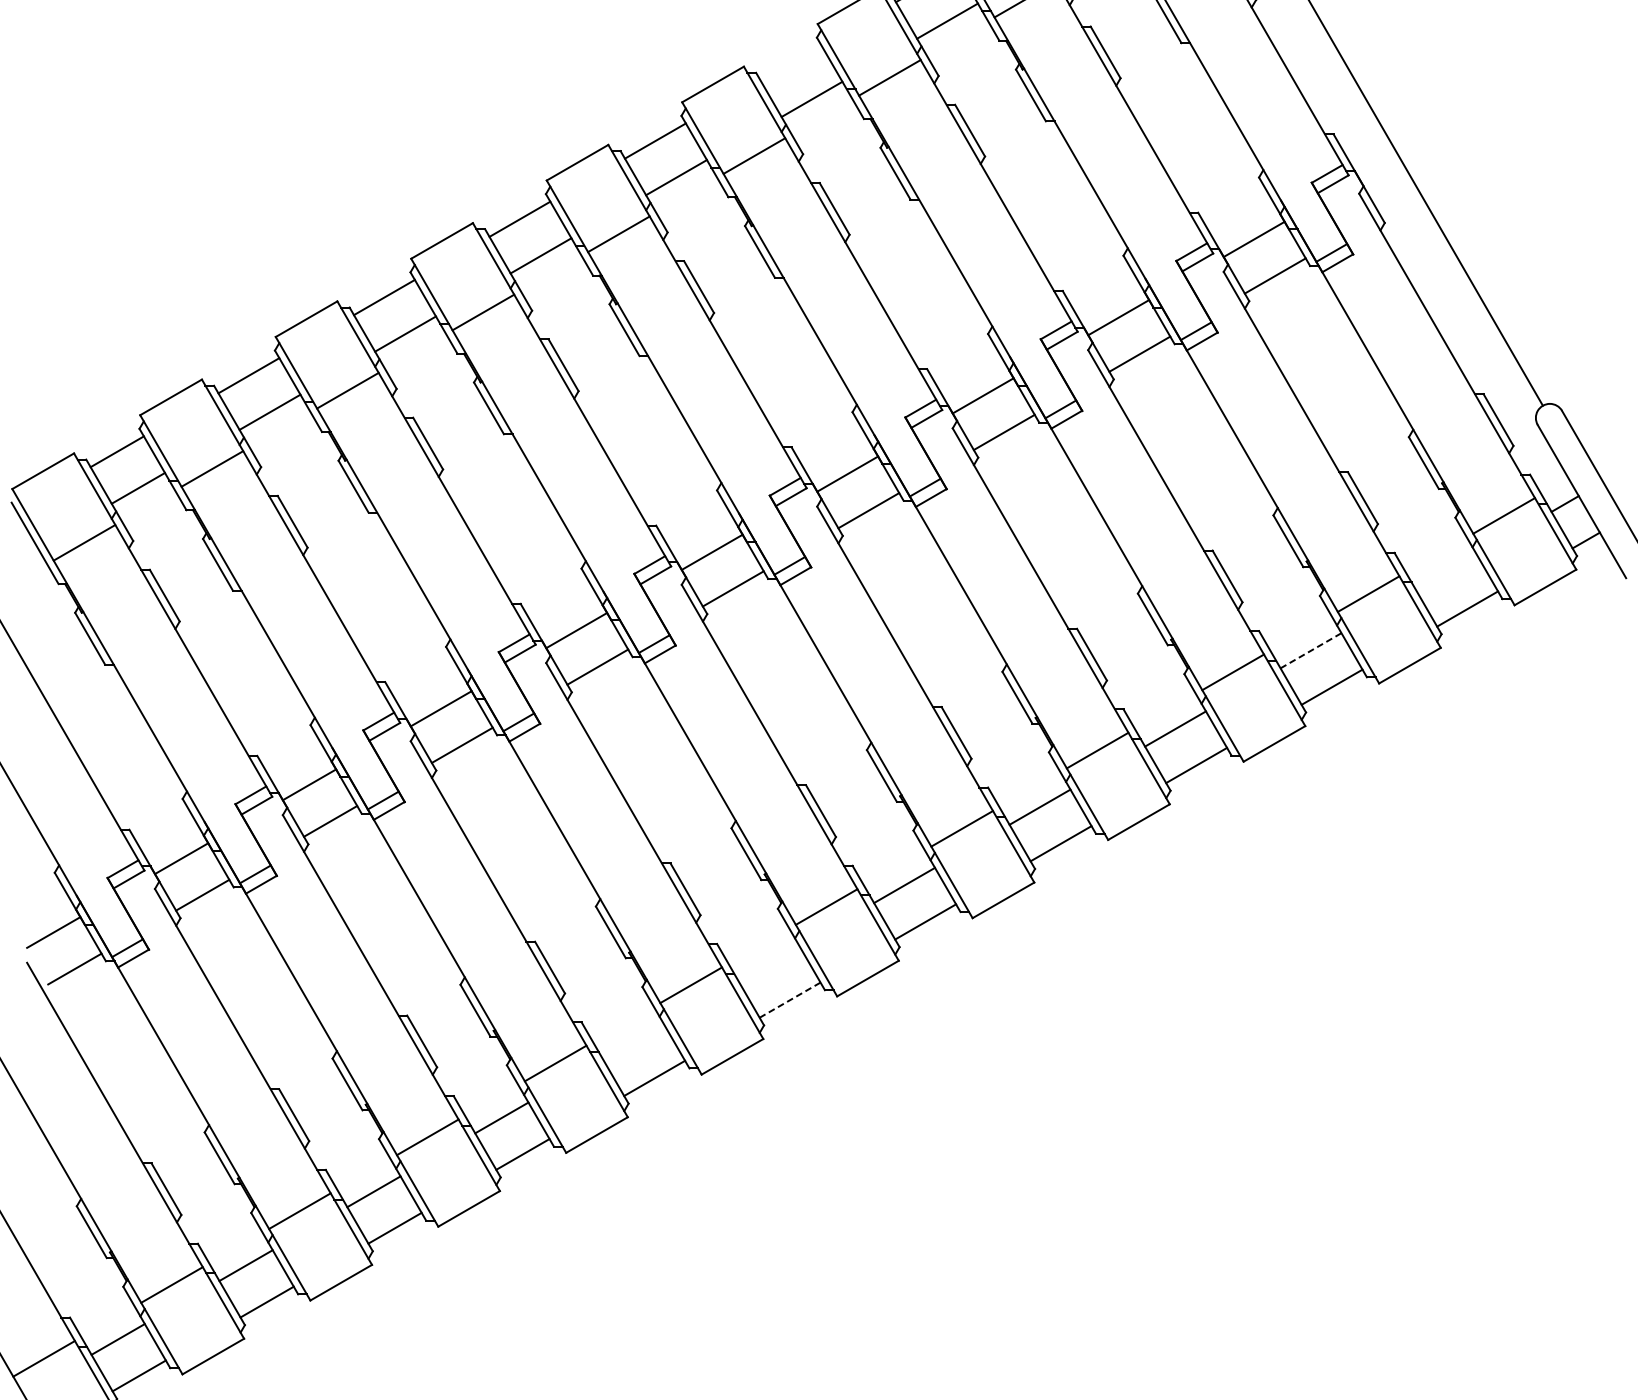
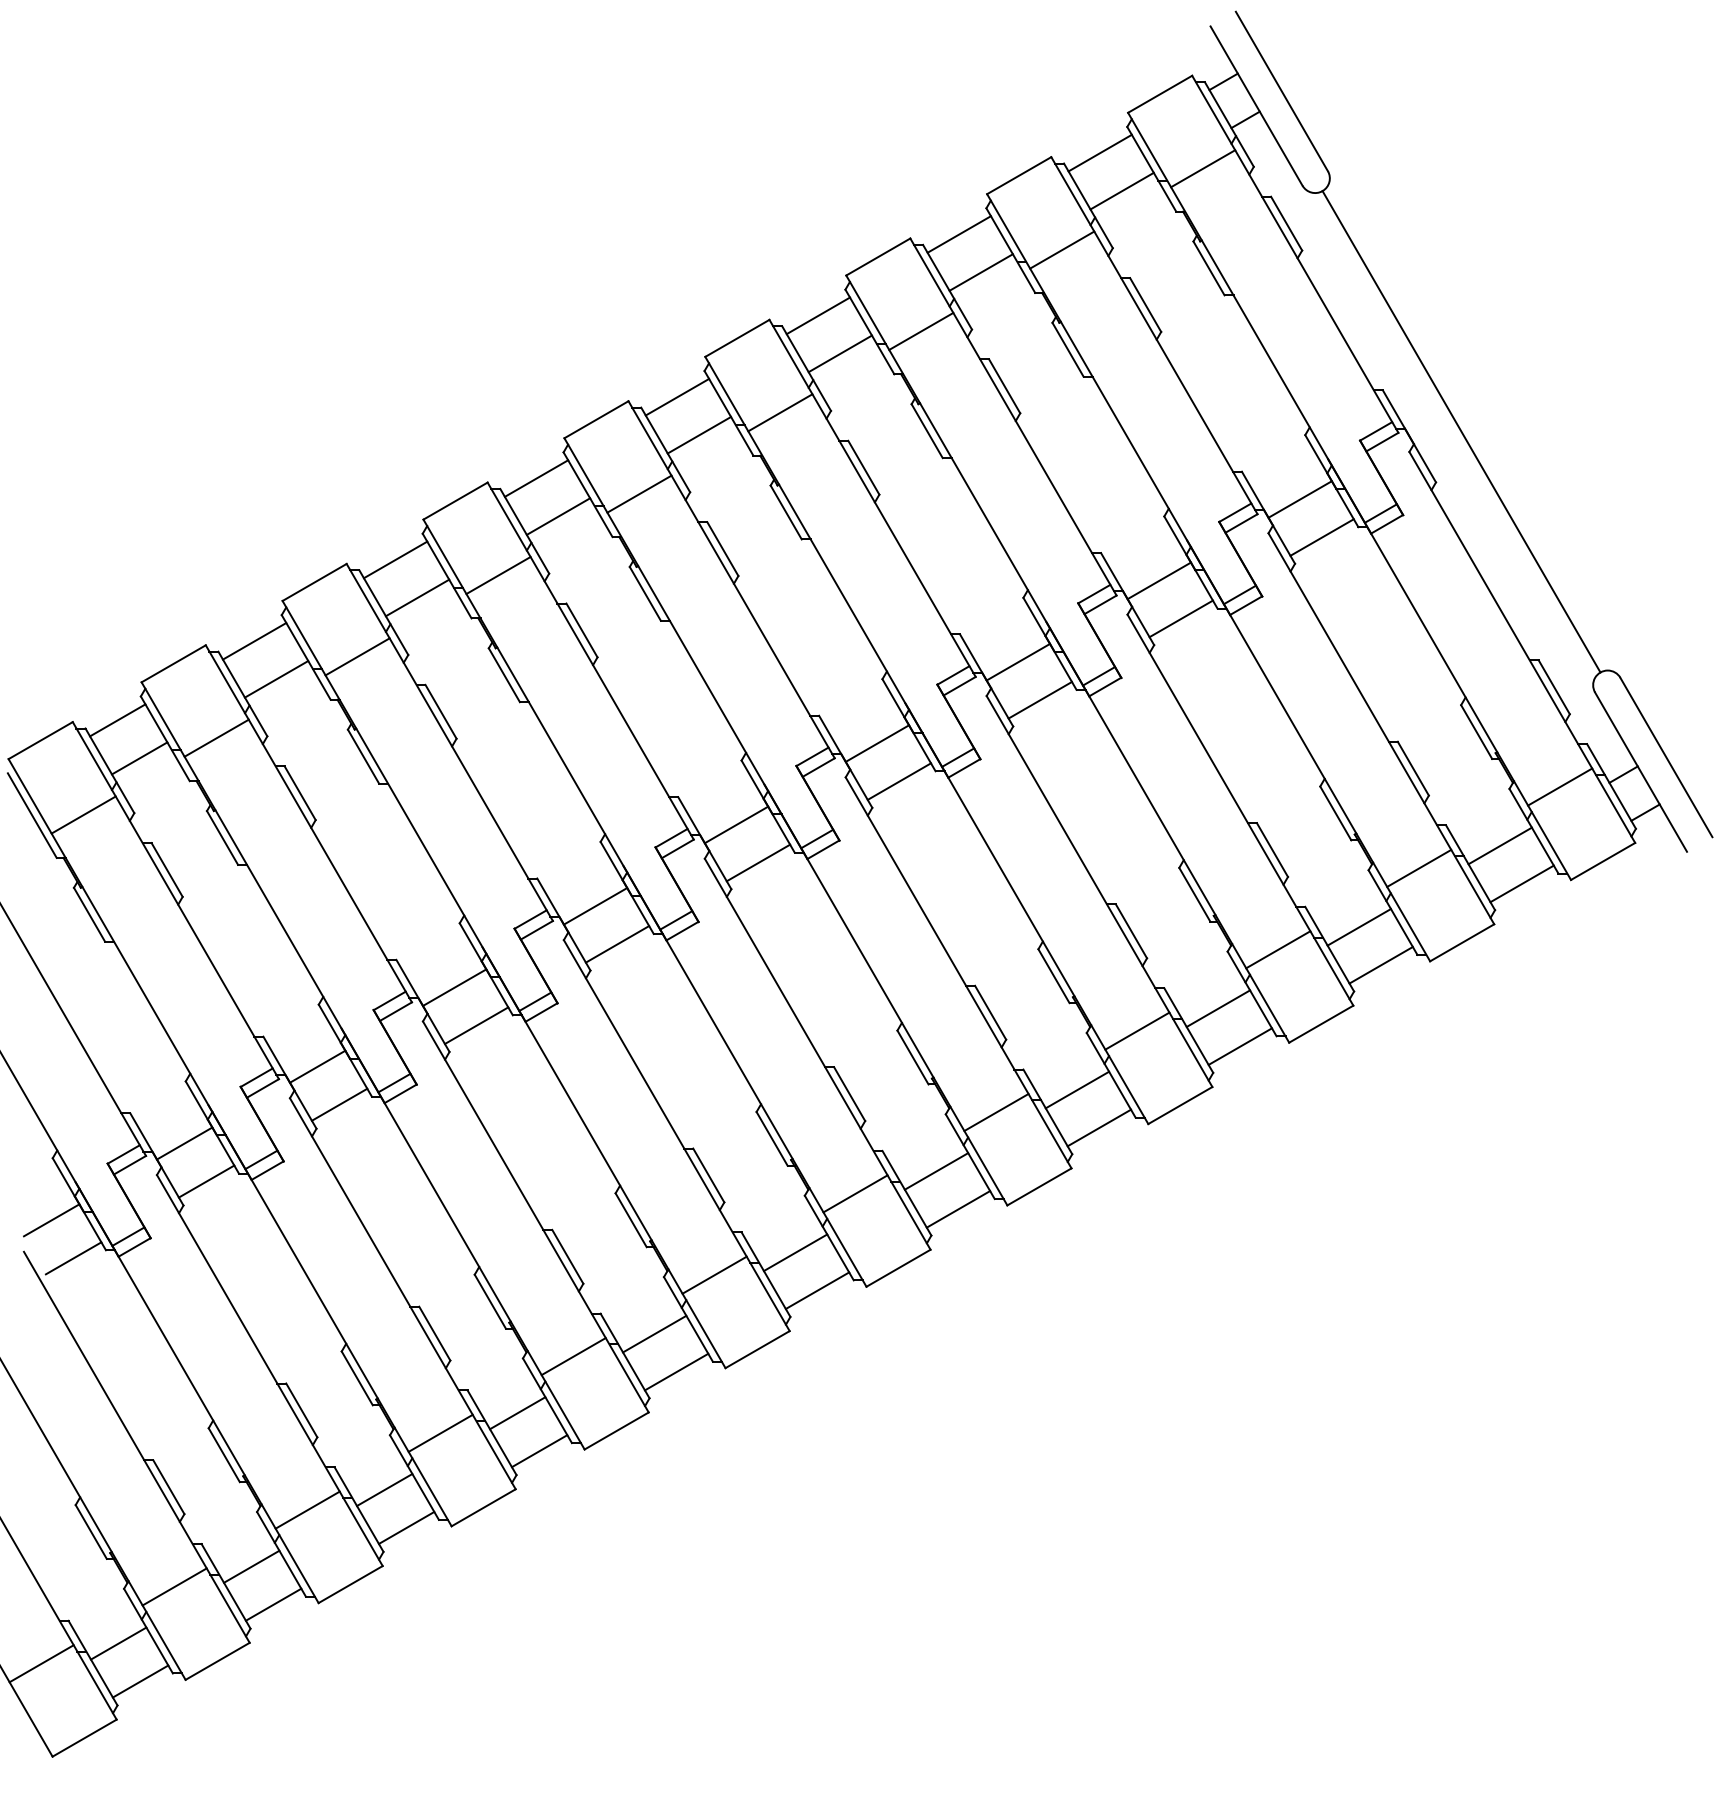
line: (791, 62) -> (818, 315), added
line: (1445, 572) -> (1499, 845), added
line: (1311, 650) -> (1359, 927), dashed -> solid
line: (768, 963) -> (795, 1252), added
line: (790, 999) -> (817, 1290), dashed -> solid
line: (633, 1041) -> (654, 1333), added

